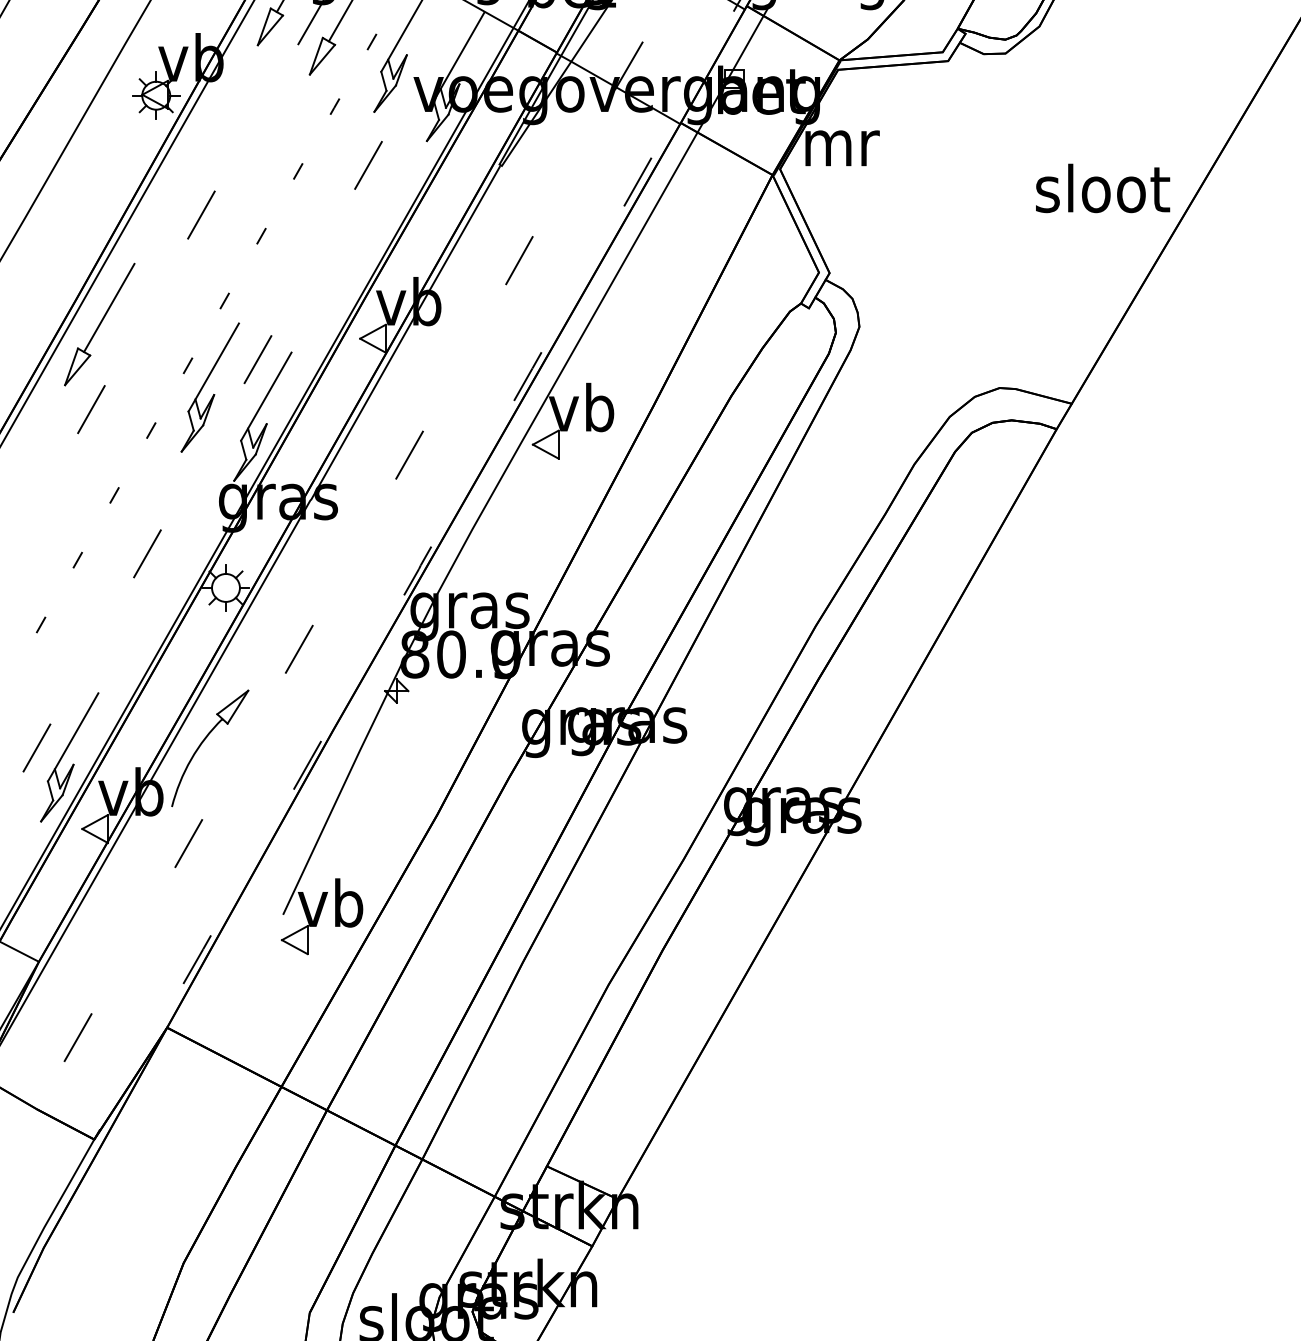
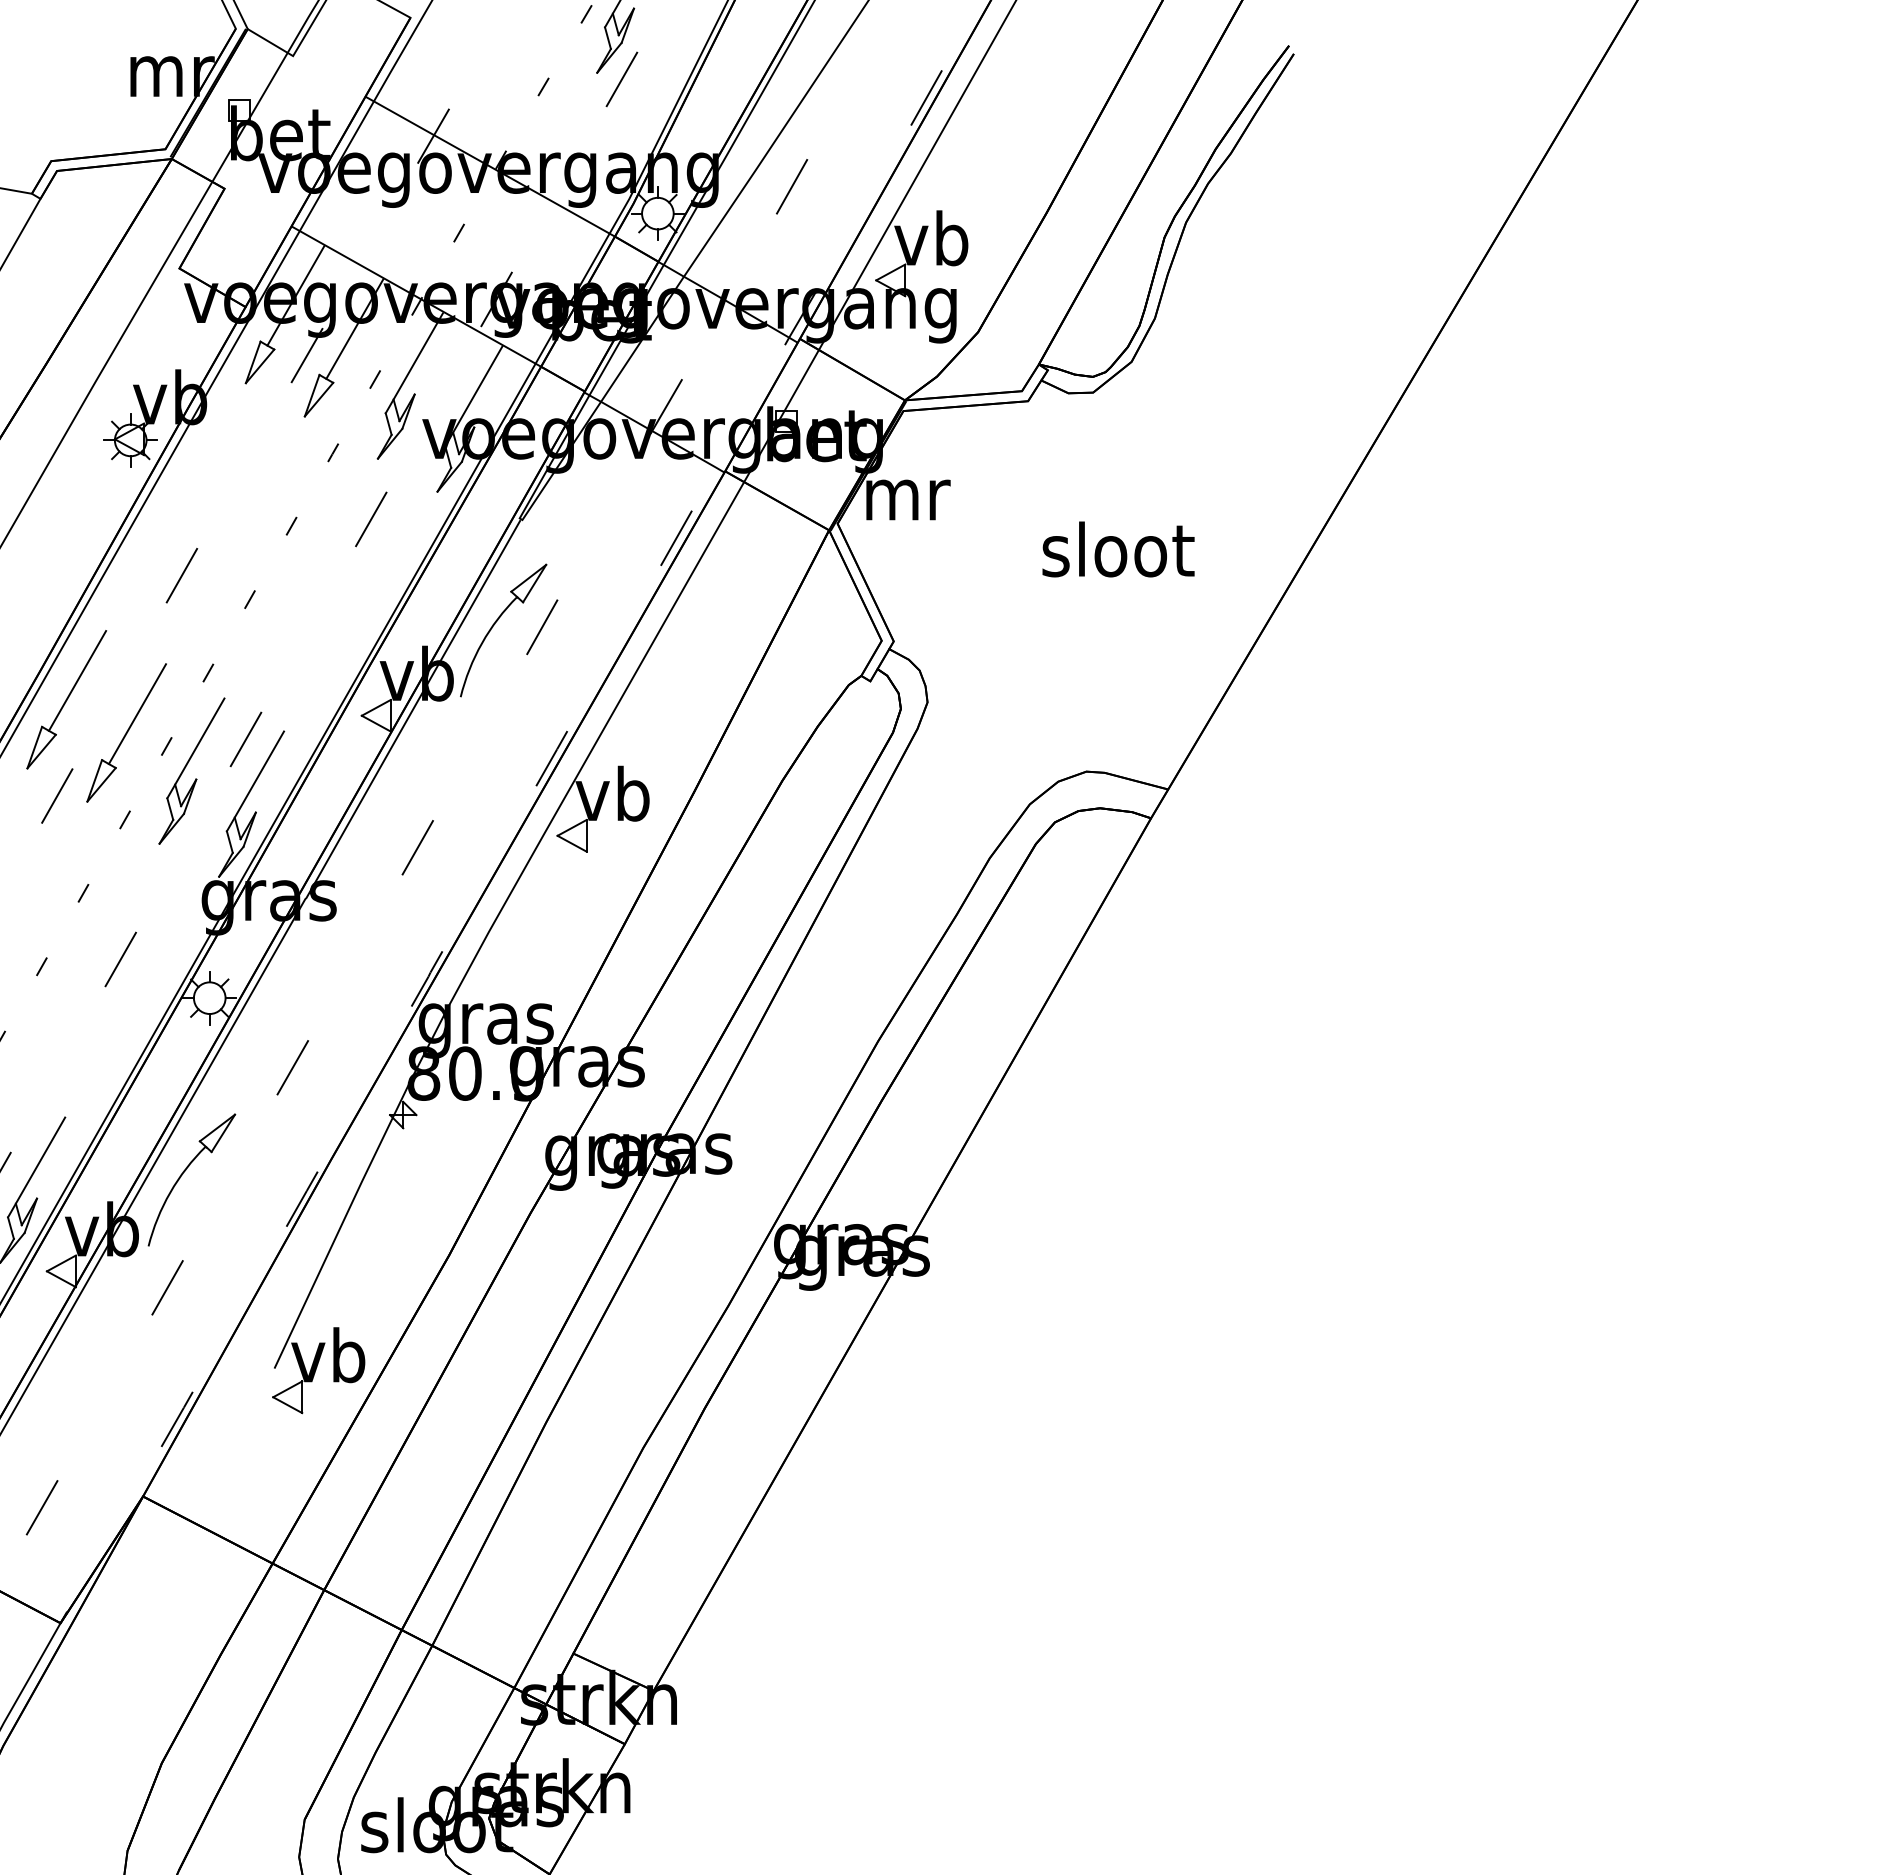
text: (1102, 188) -> (1118, 549), moved
part: (478, 258) -> (495, 624), added
part: (152, 353) -> (126, 732), added

